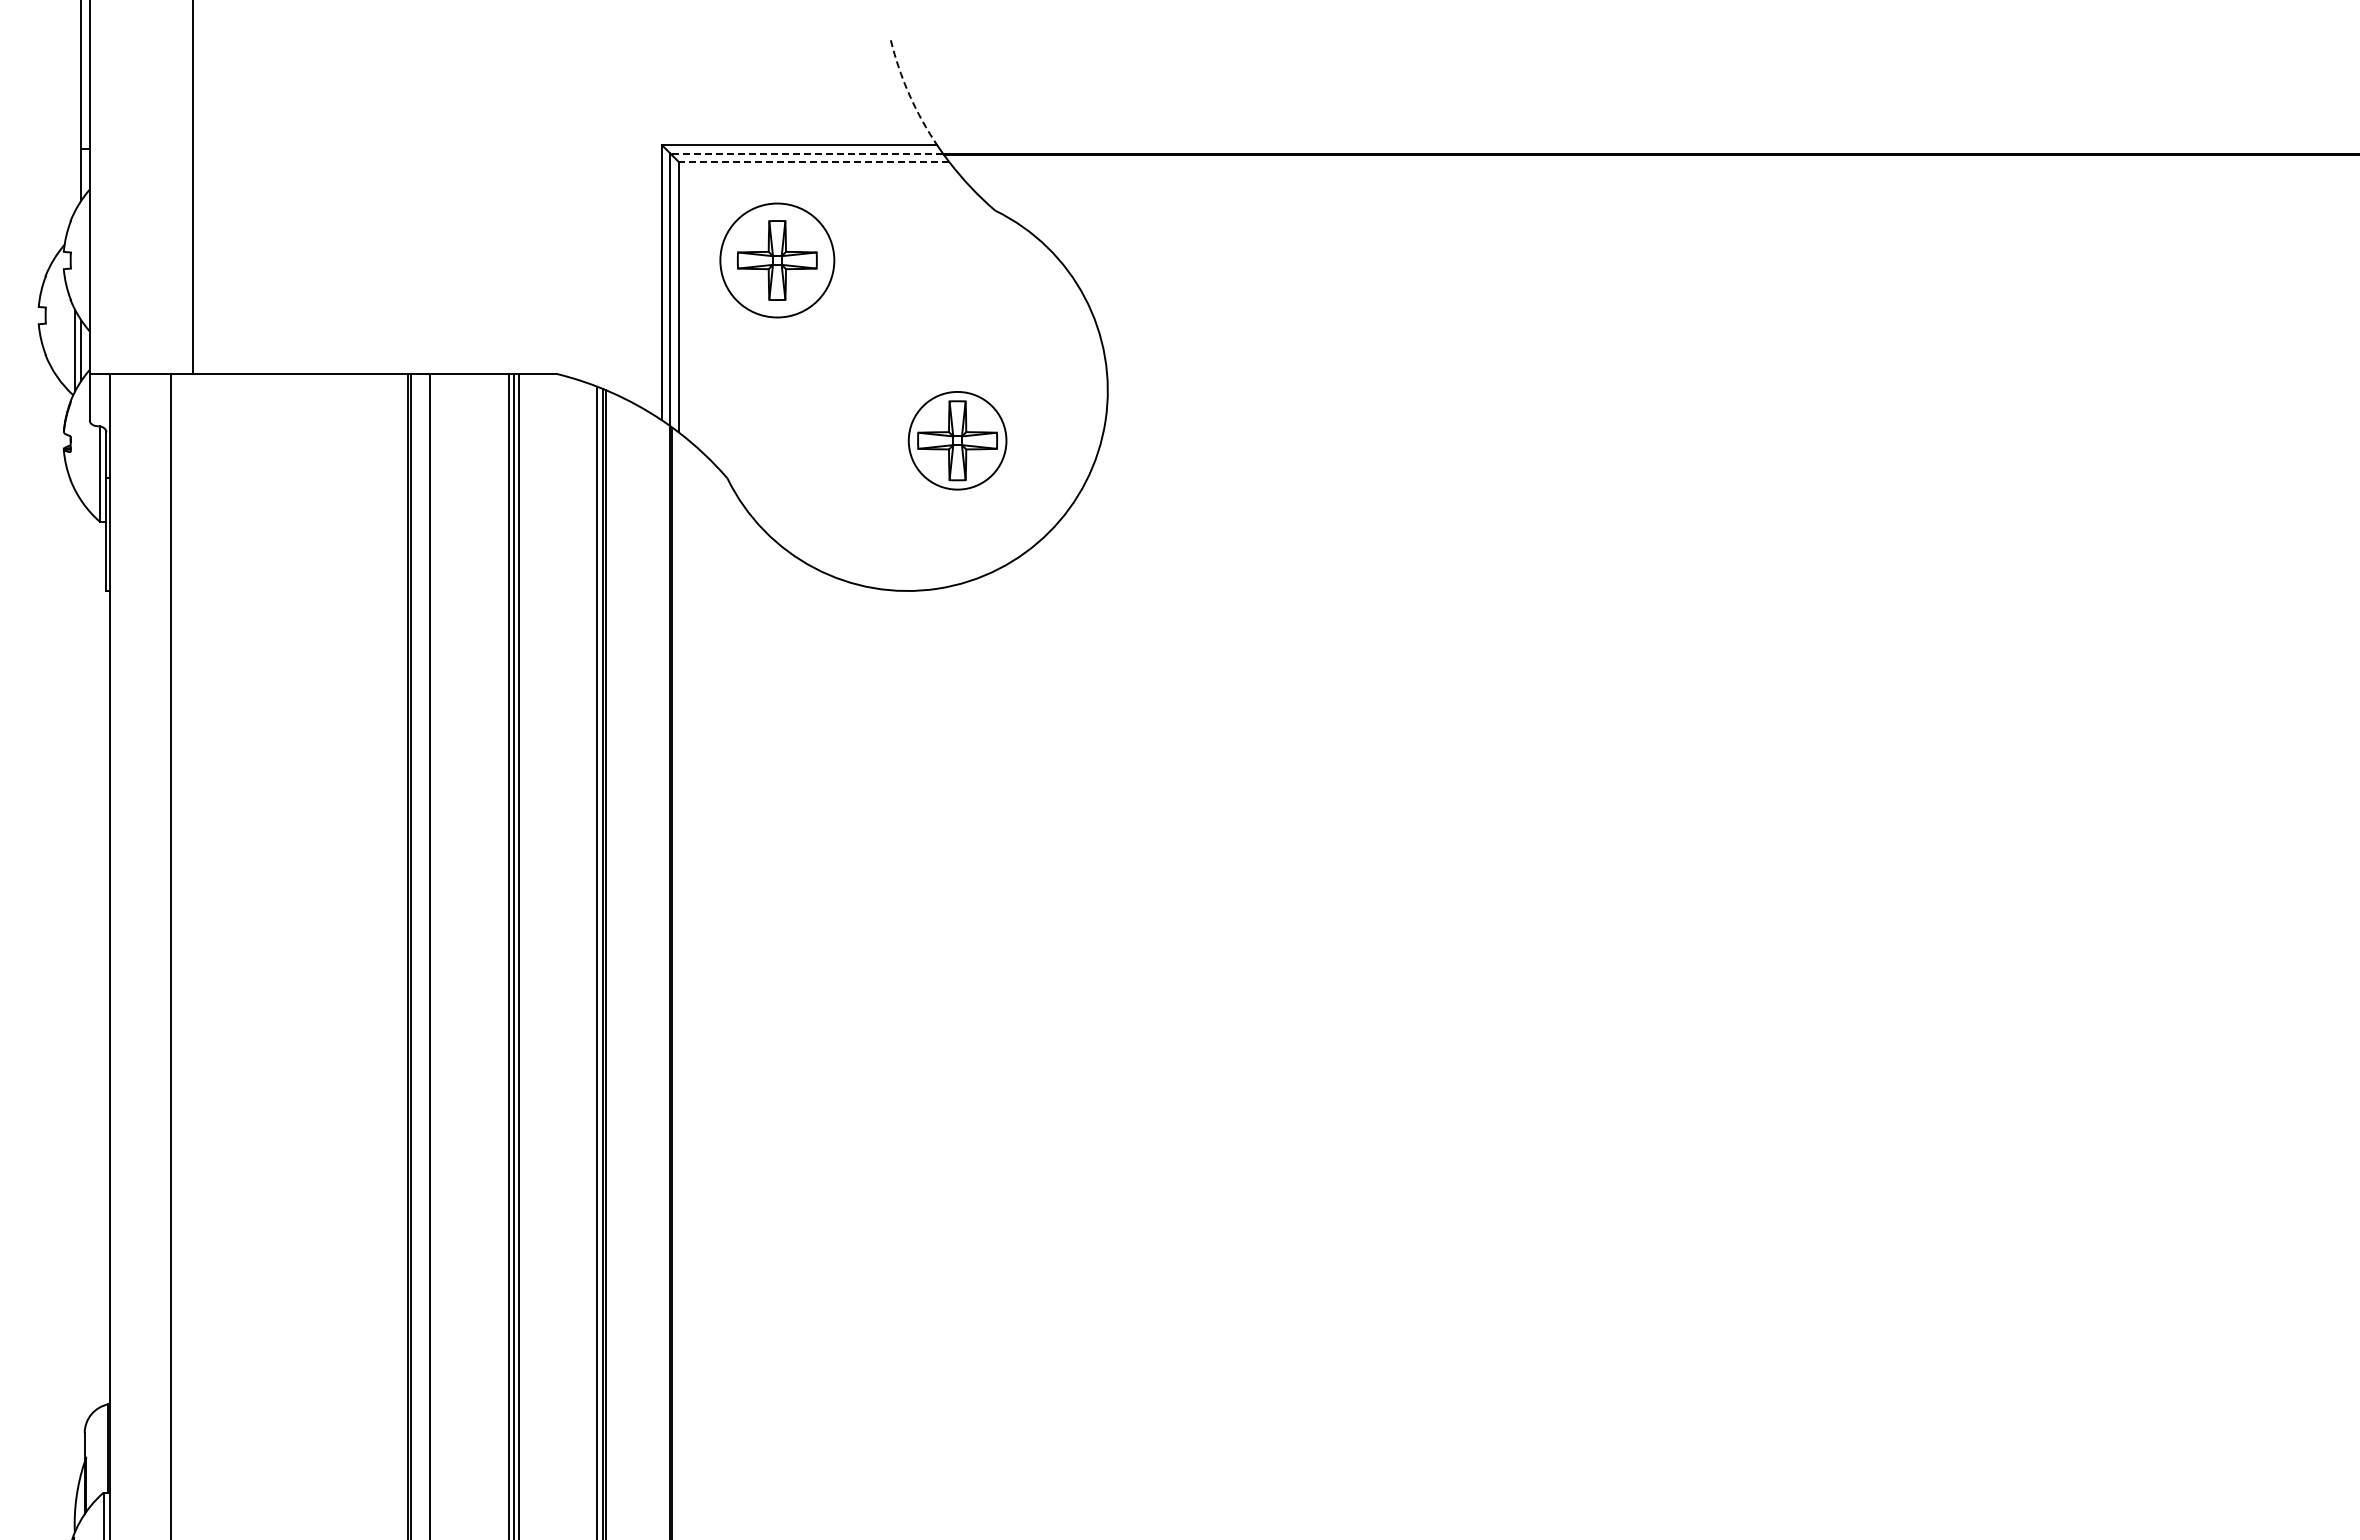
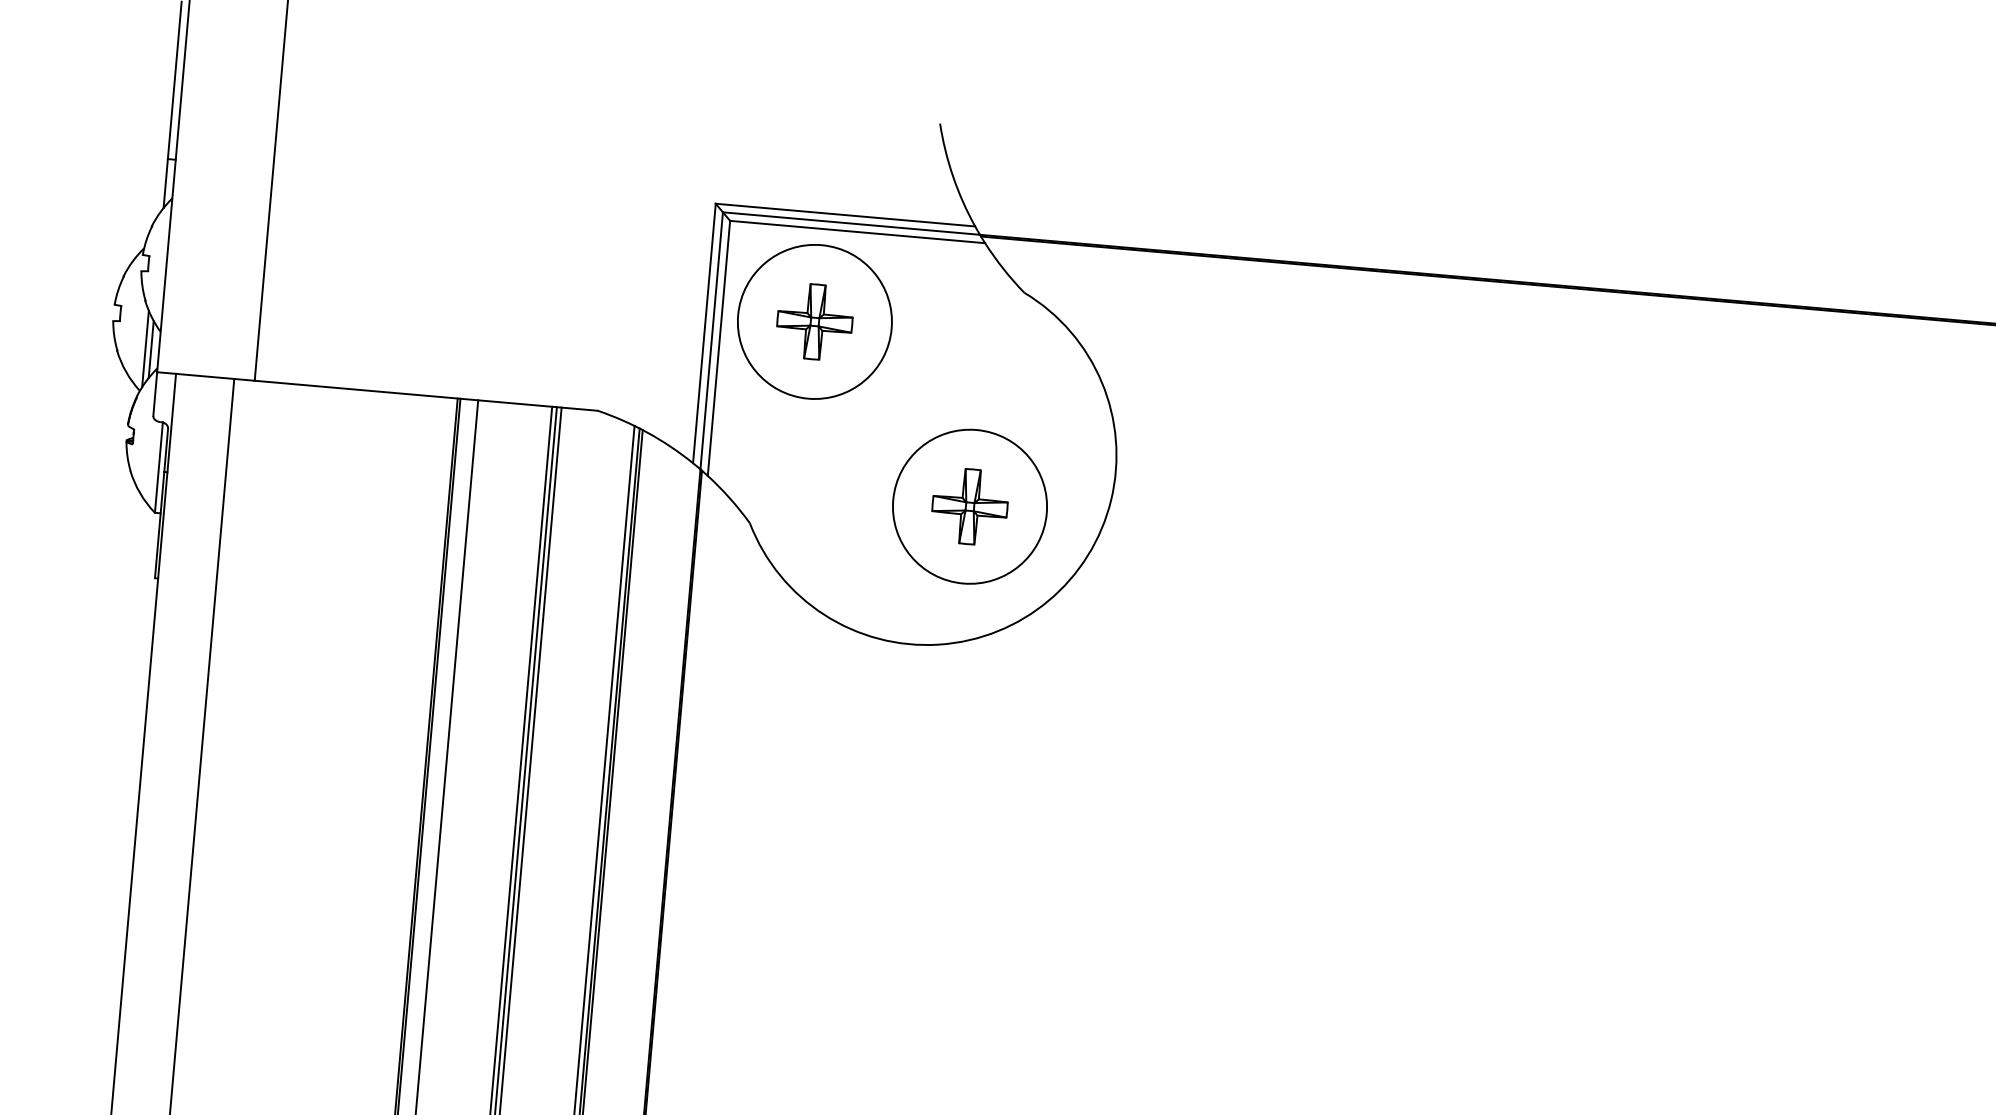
arc: (909, 94) -> (953, 176), dashed -> solid
line: (806, 153) -> (851, 223), dashed -> solid
line: (813, 161) -> (857, 231), dashed -> solid
circle: (776, 260) -> (814, 321), size x1.43
circle: (957, 440) -> (969, 506), size x1.67

